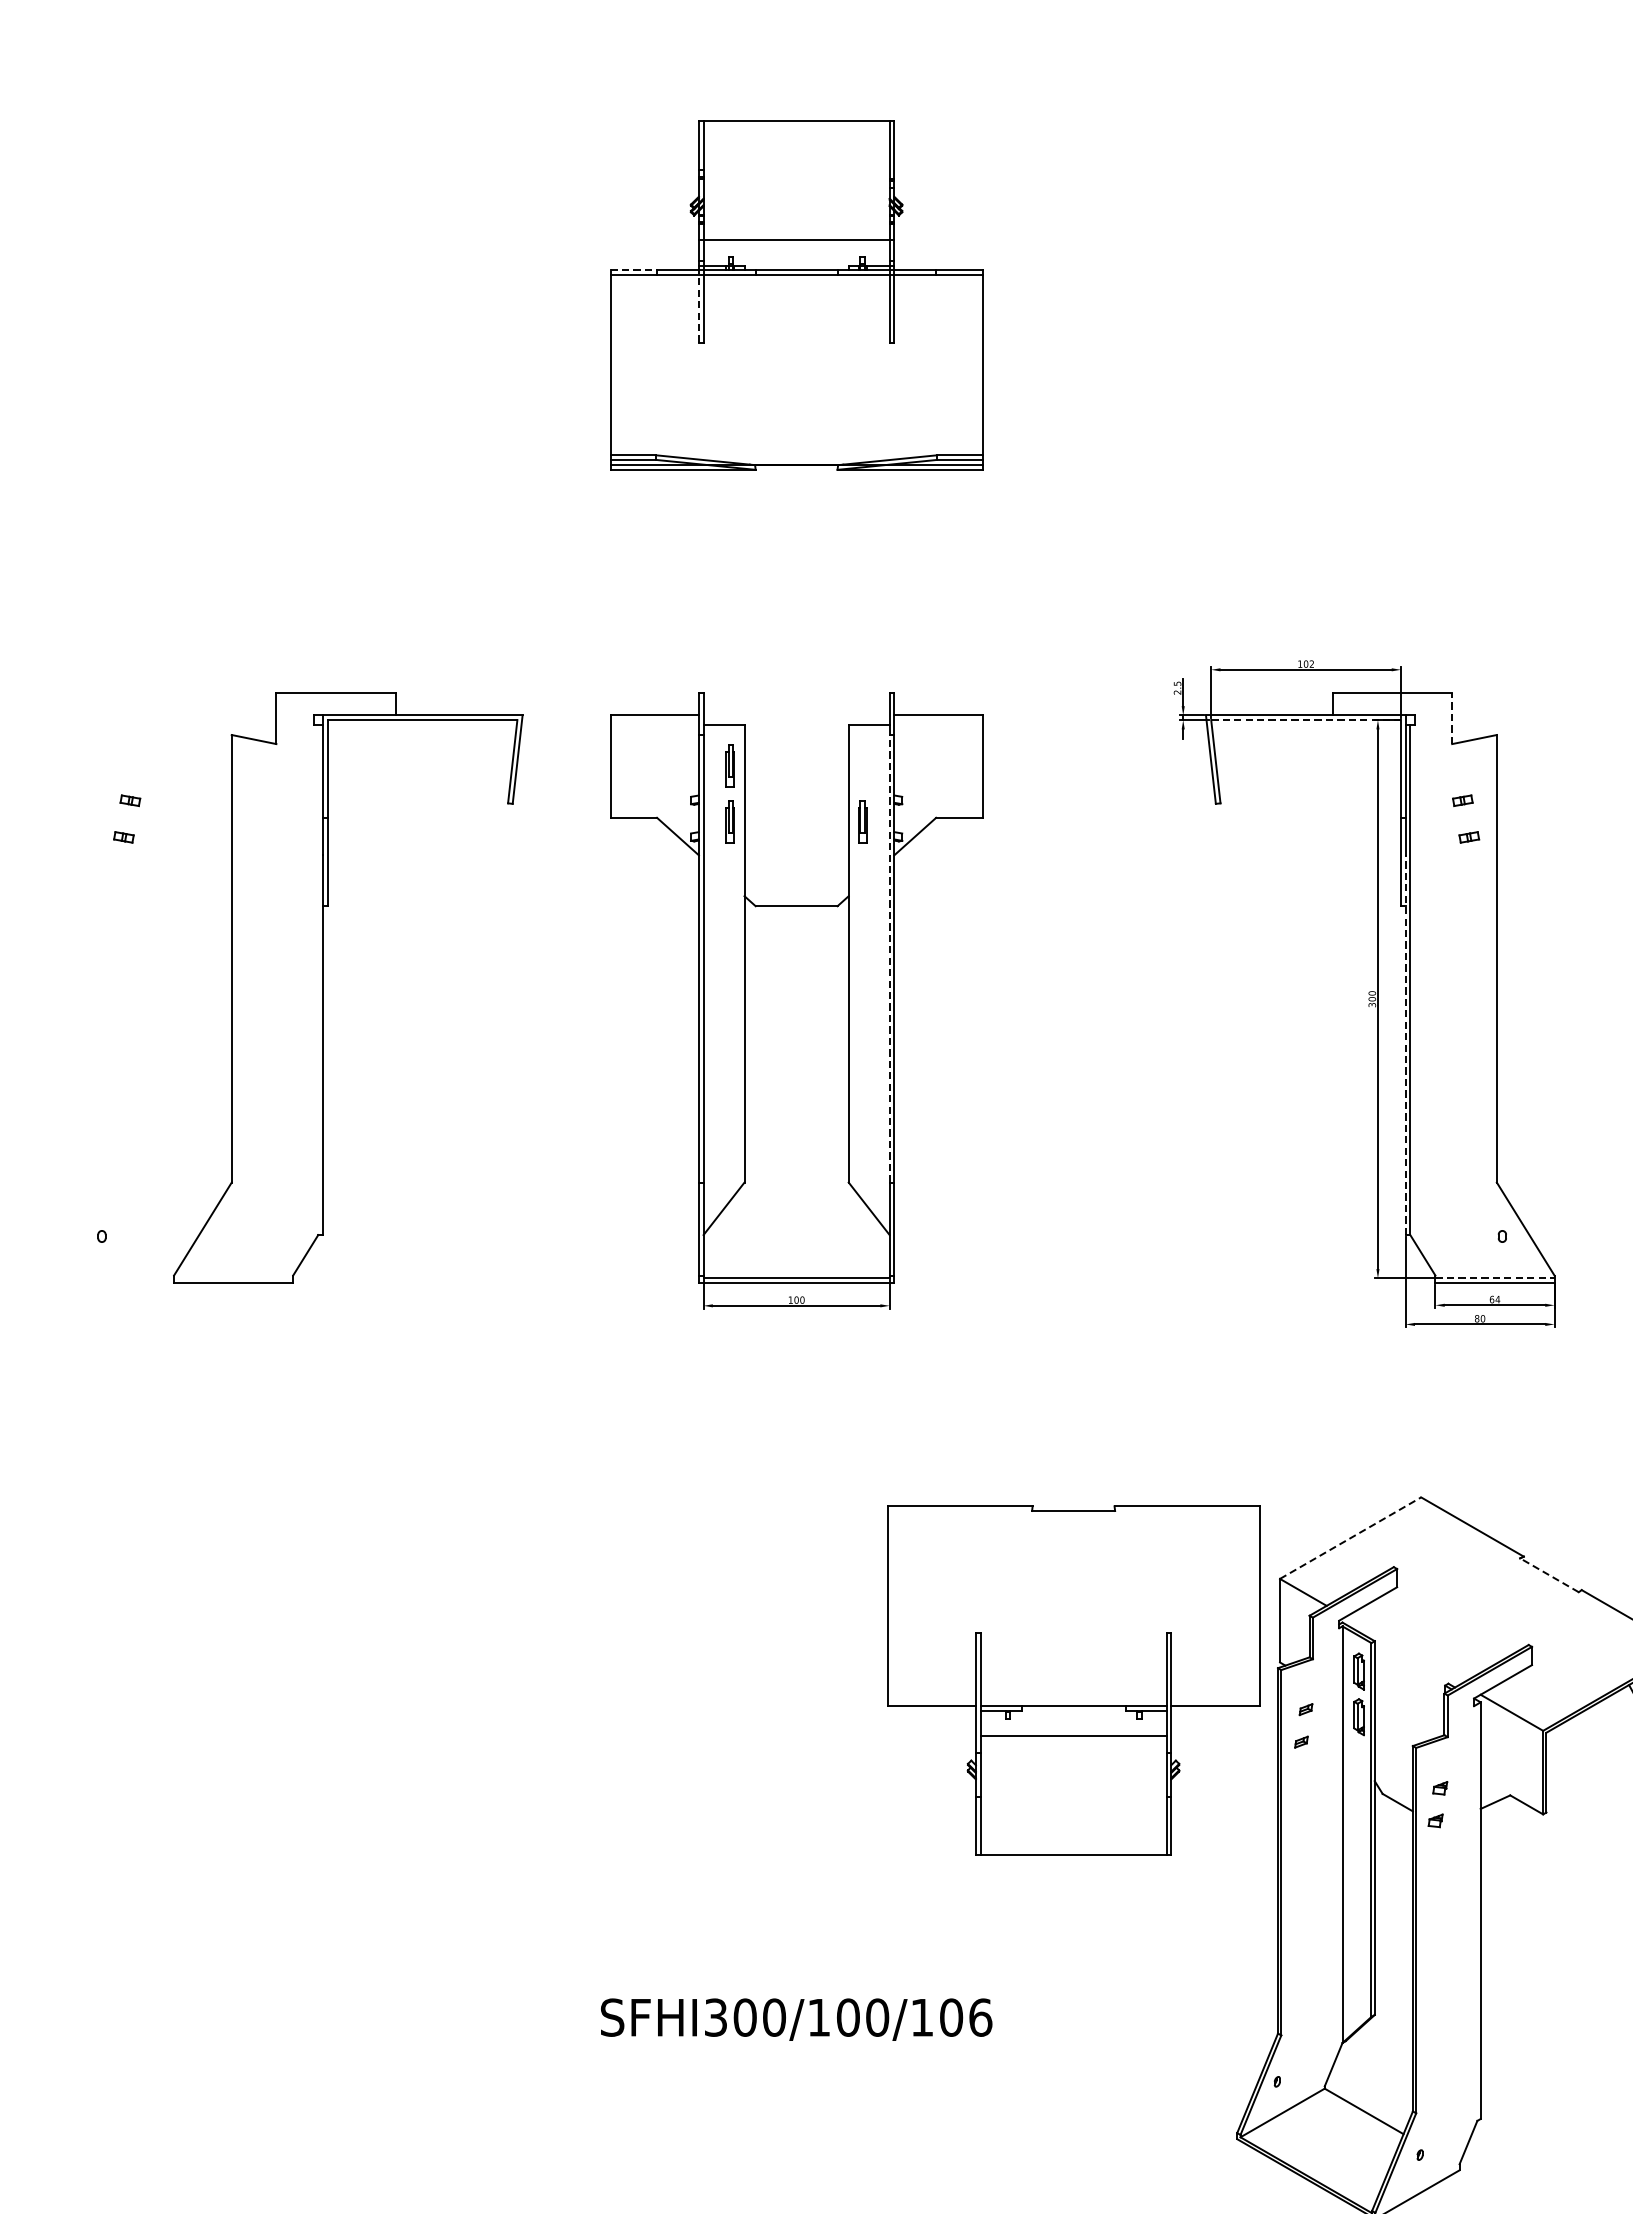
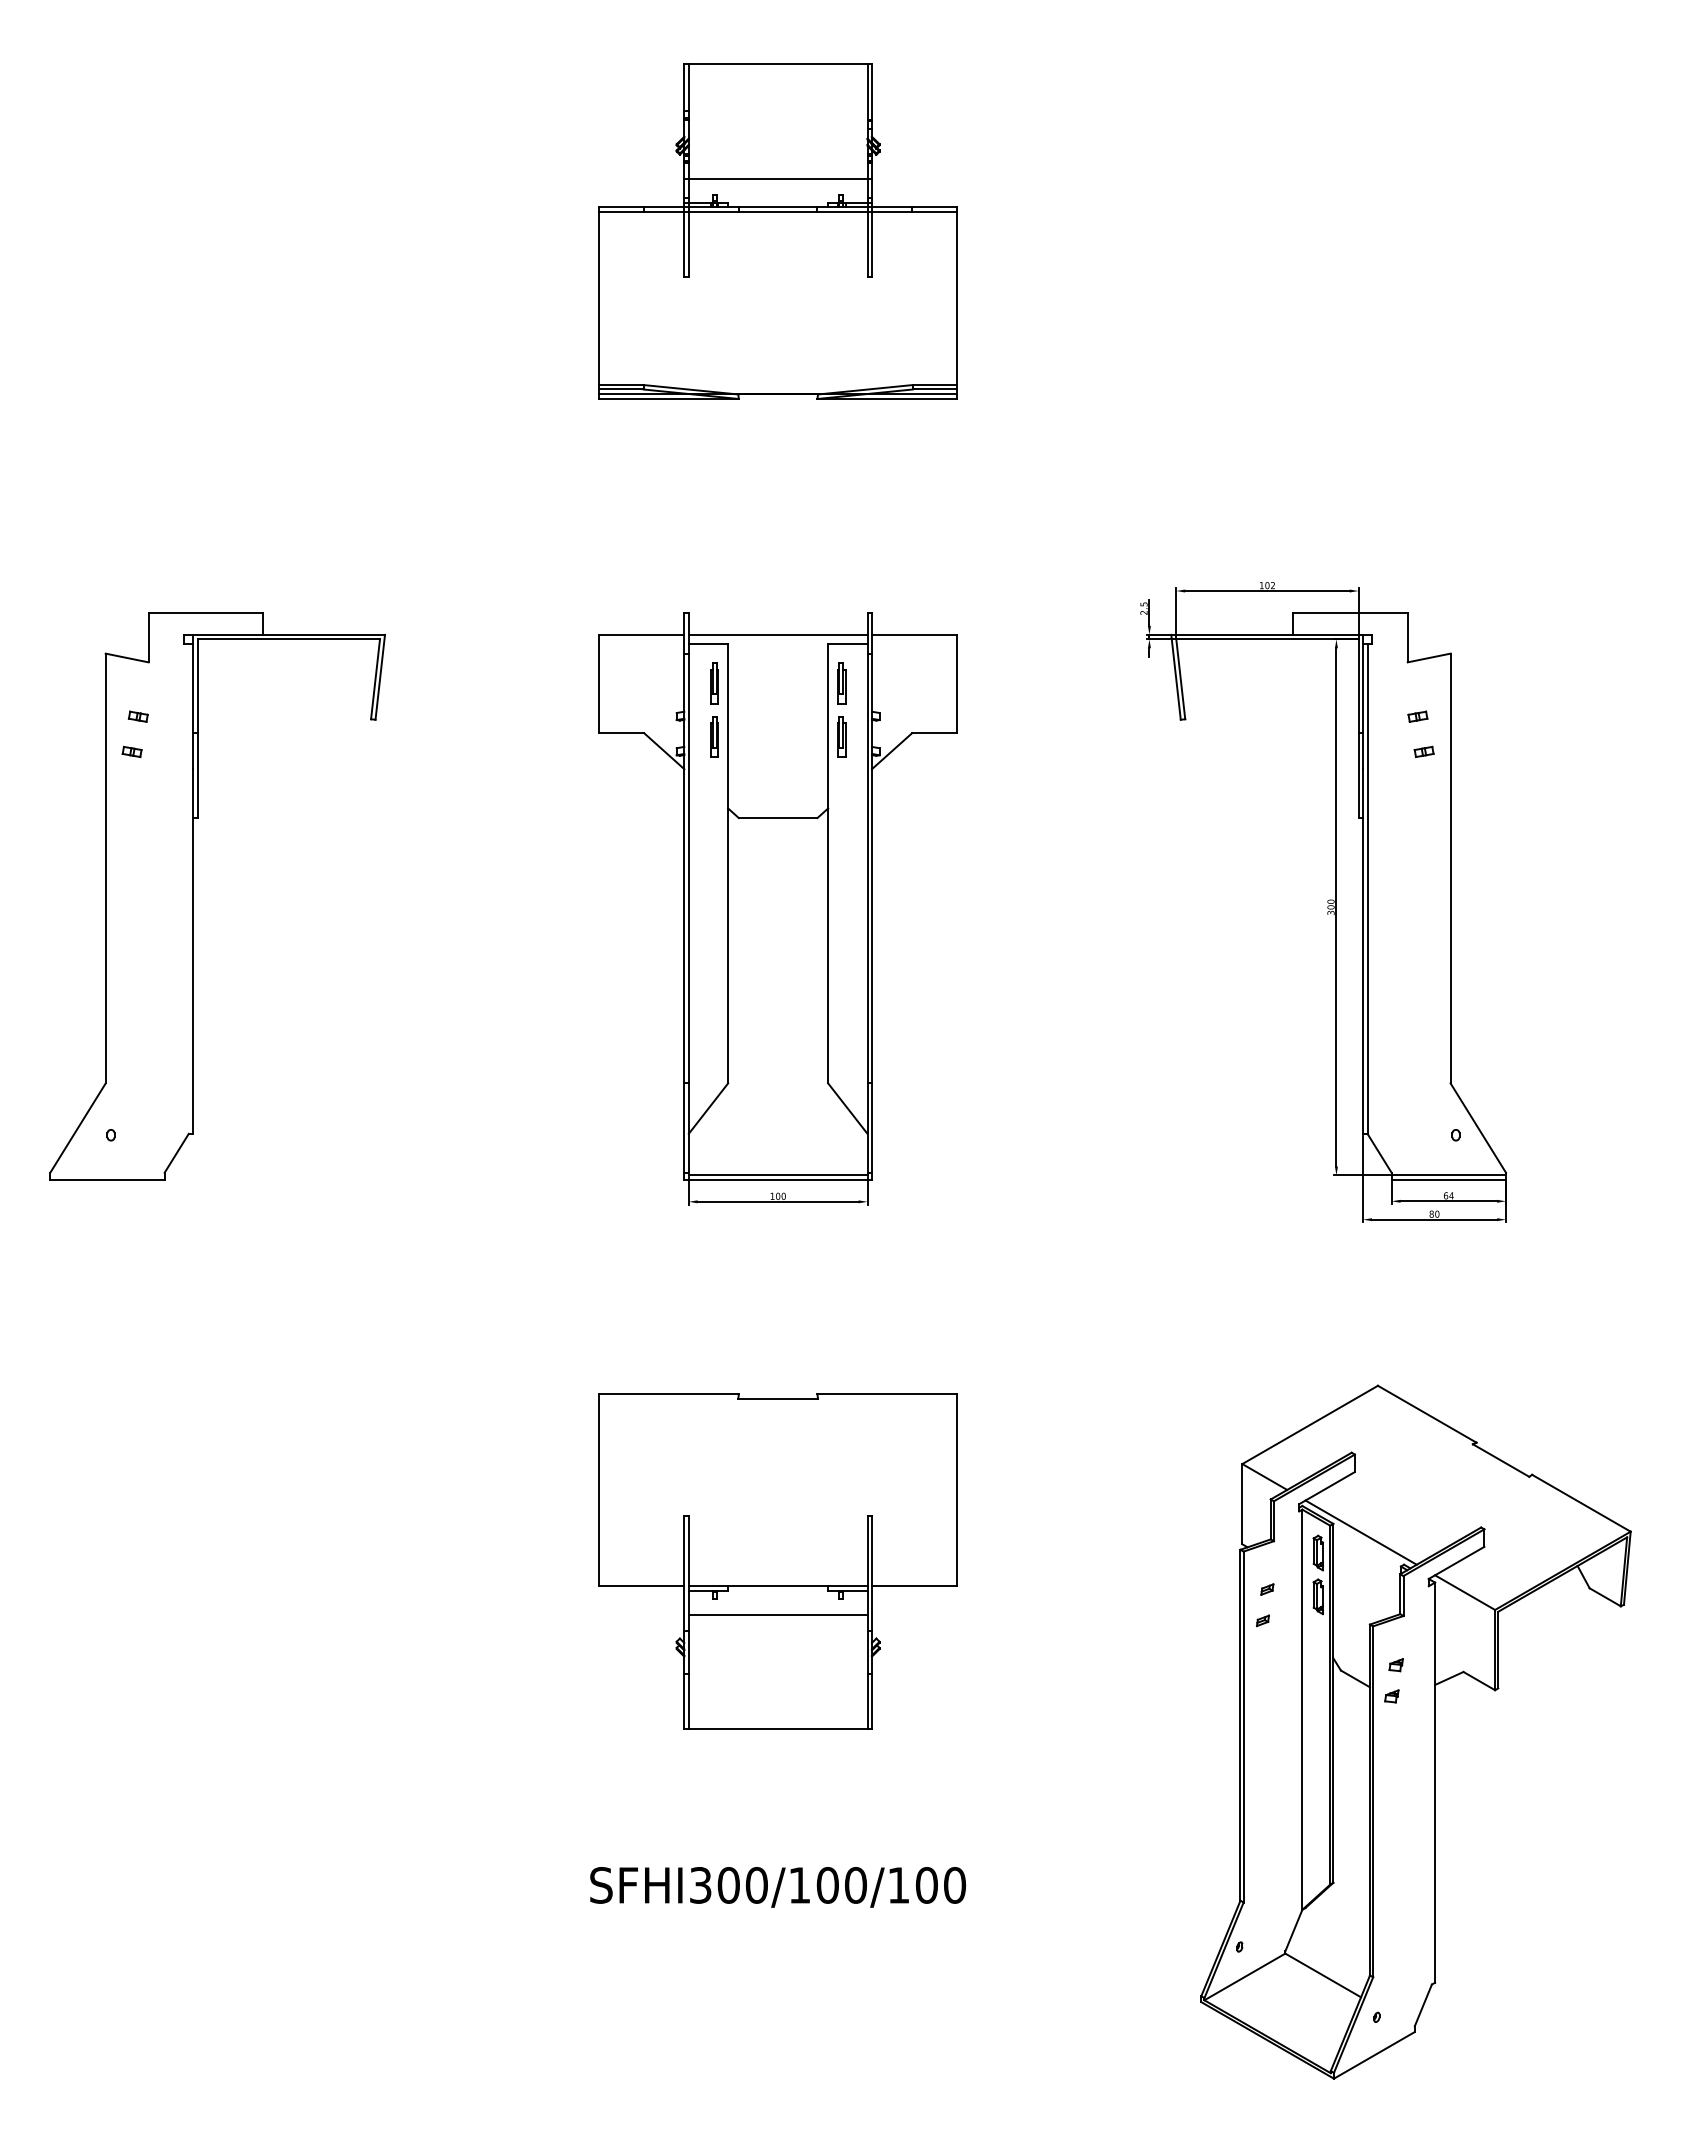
line: (634, 270) -> (622, 207), dashed -> solid
line: (699, 306) -> (684, 242), dashed -> solid
line: (795, 715) -> (777, 634), added
line: (1451, 718) -> (1407, 637), dashed -> solid
line: (1306, 720) -> (1267, 639), dashed -> solid
part: (862, 766) -> (841, 683), added
line: (889, 958) -> (867, 868), dashed -> solid
part: (323, 987) -> (193, 896), moved
line: (1406, 1045) -> (1363, 951), dashed -> solid
line: (1495, 1278) -> (1449, 1175), dashed -> solid
line: (1350, 1537) -> (1310, 1424), dashed -> solid
line: (1549, 1575) -> (1501, 1460), dashed -> solid
line: (1403, 1650) -> (1360, 1532), added
part: (1072, 1680) -> (777, 1561), moved
text: (981, 2017) -> (955, 1885), SFHI300/100/106 -> SFHI300/100/100

